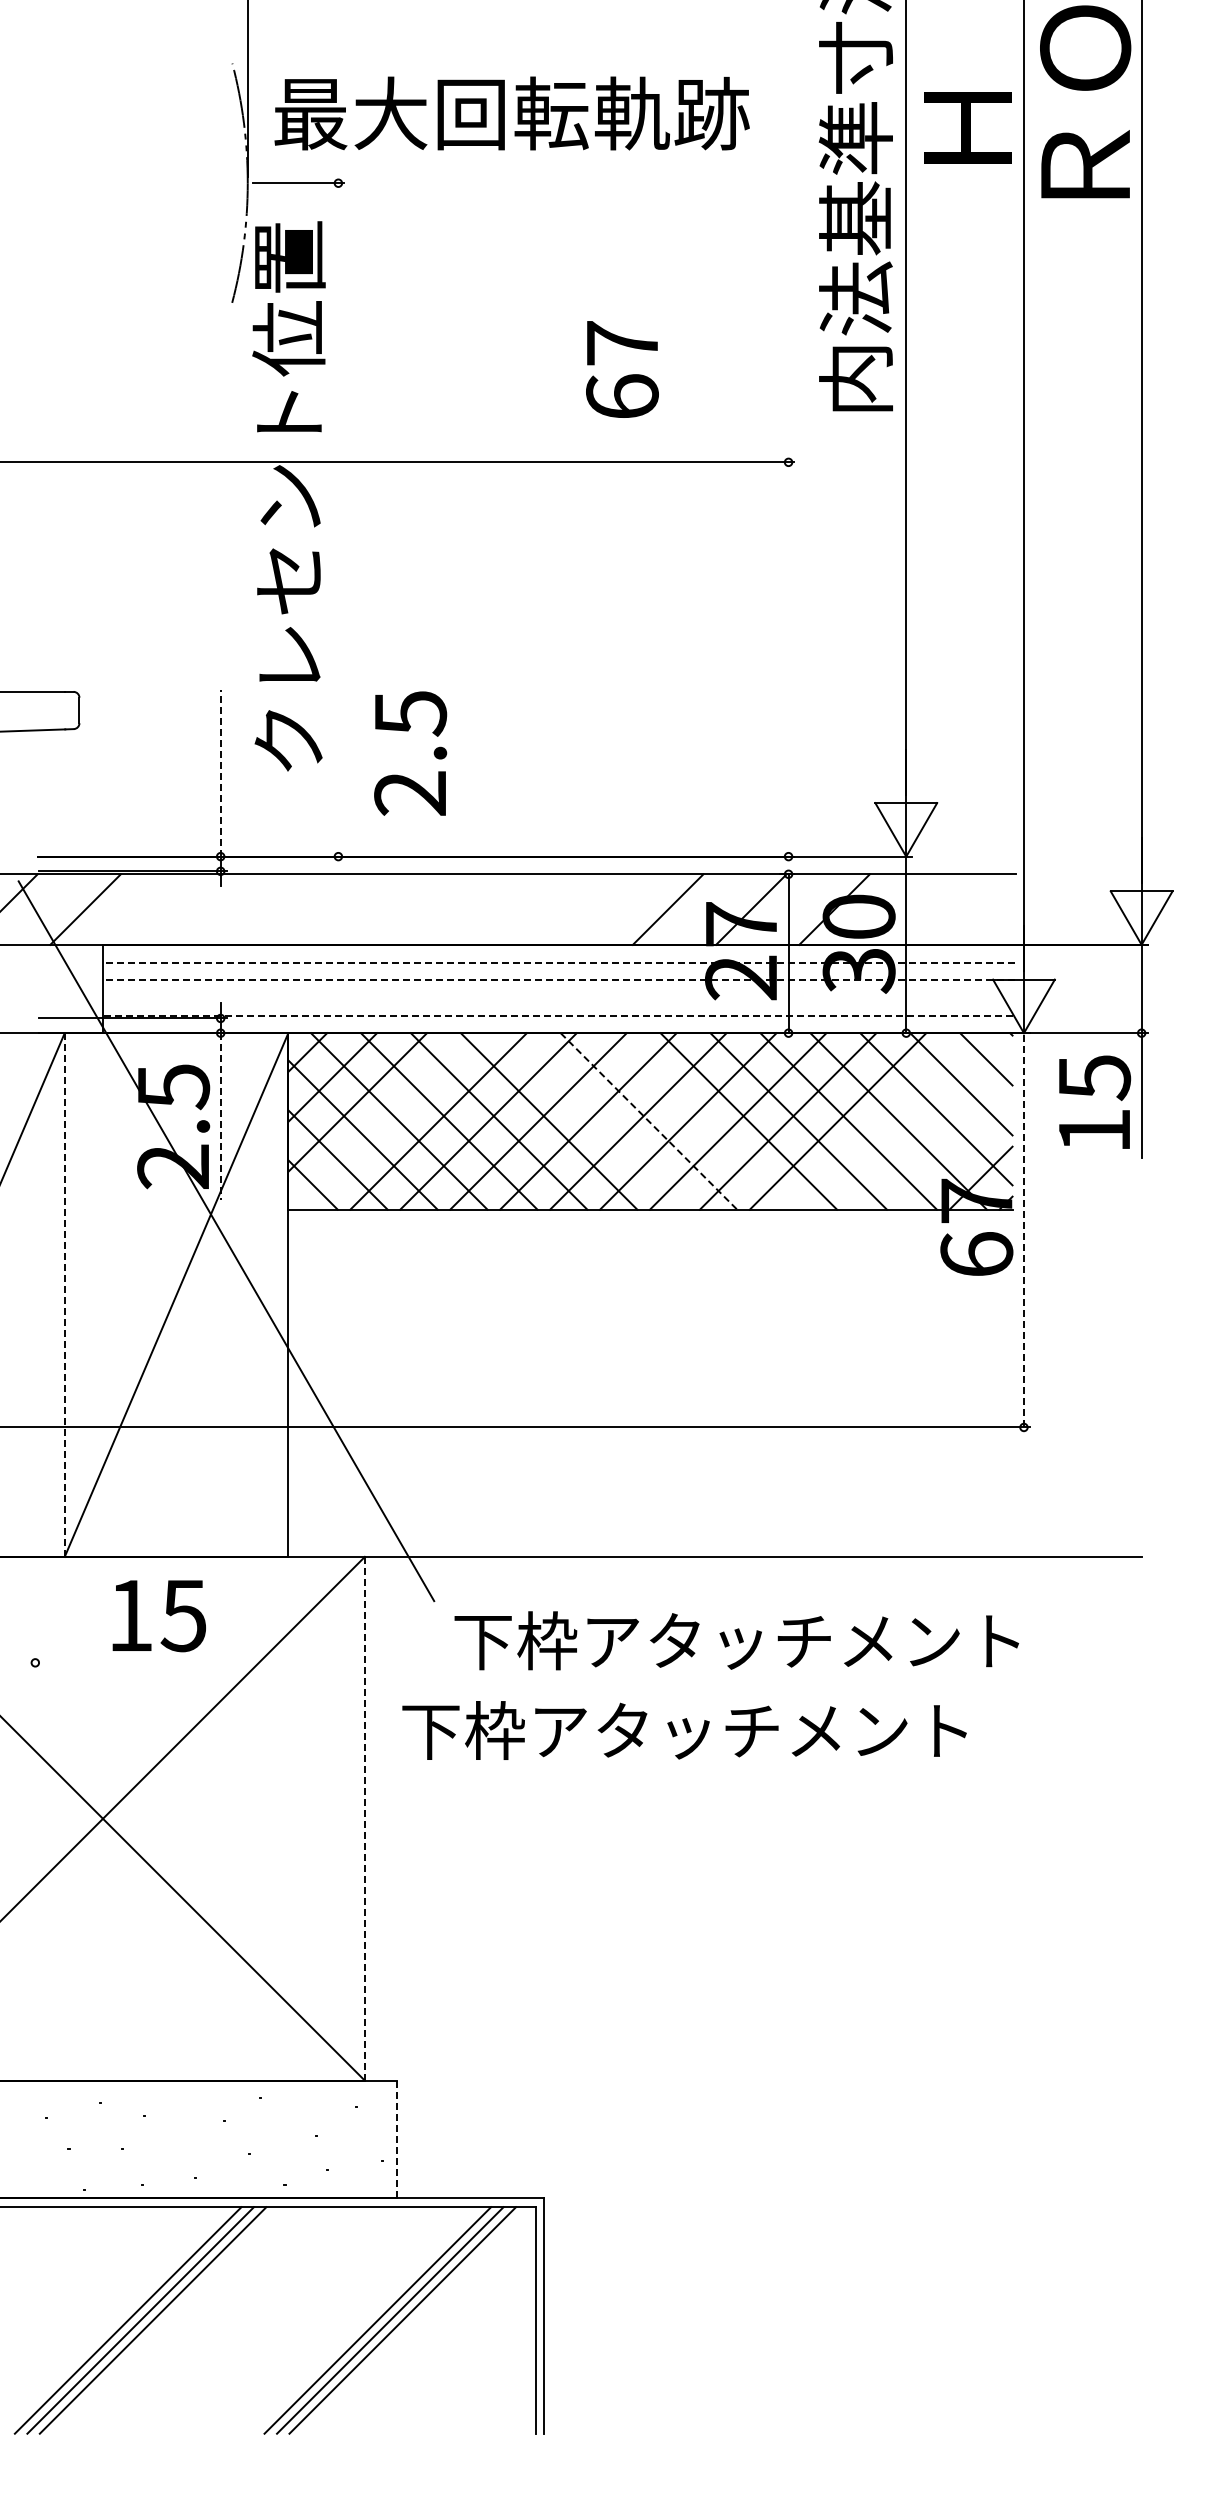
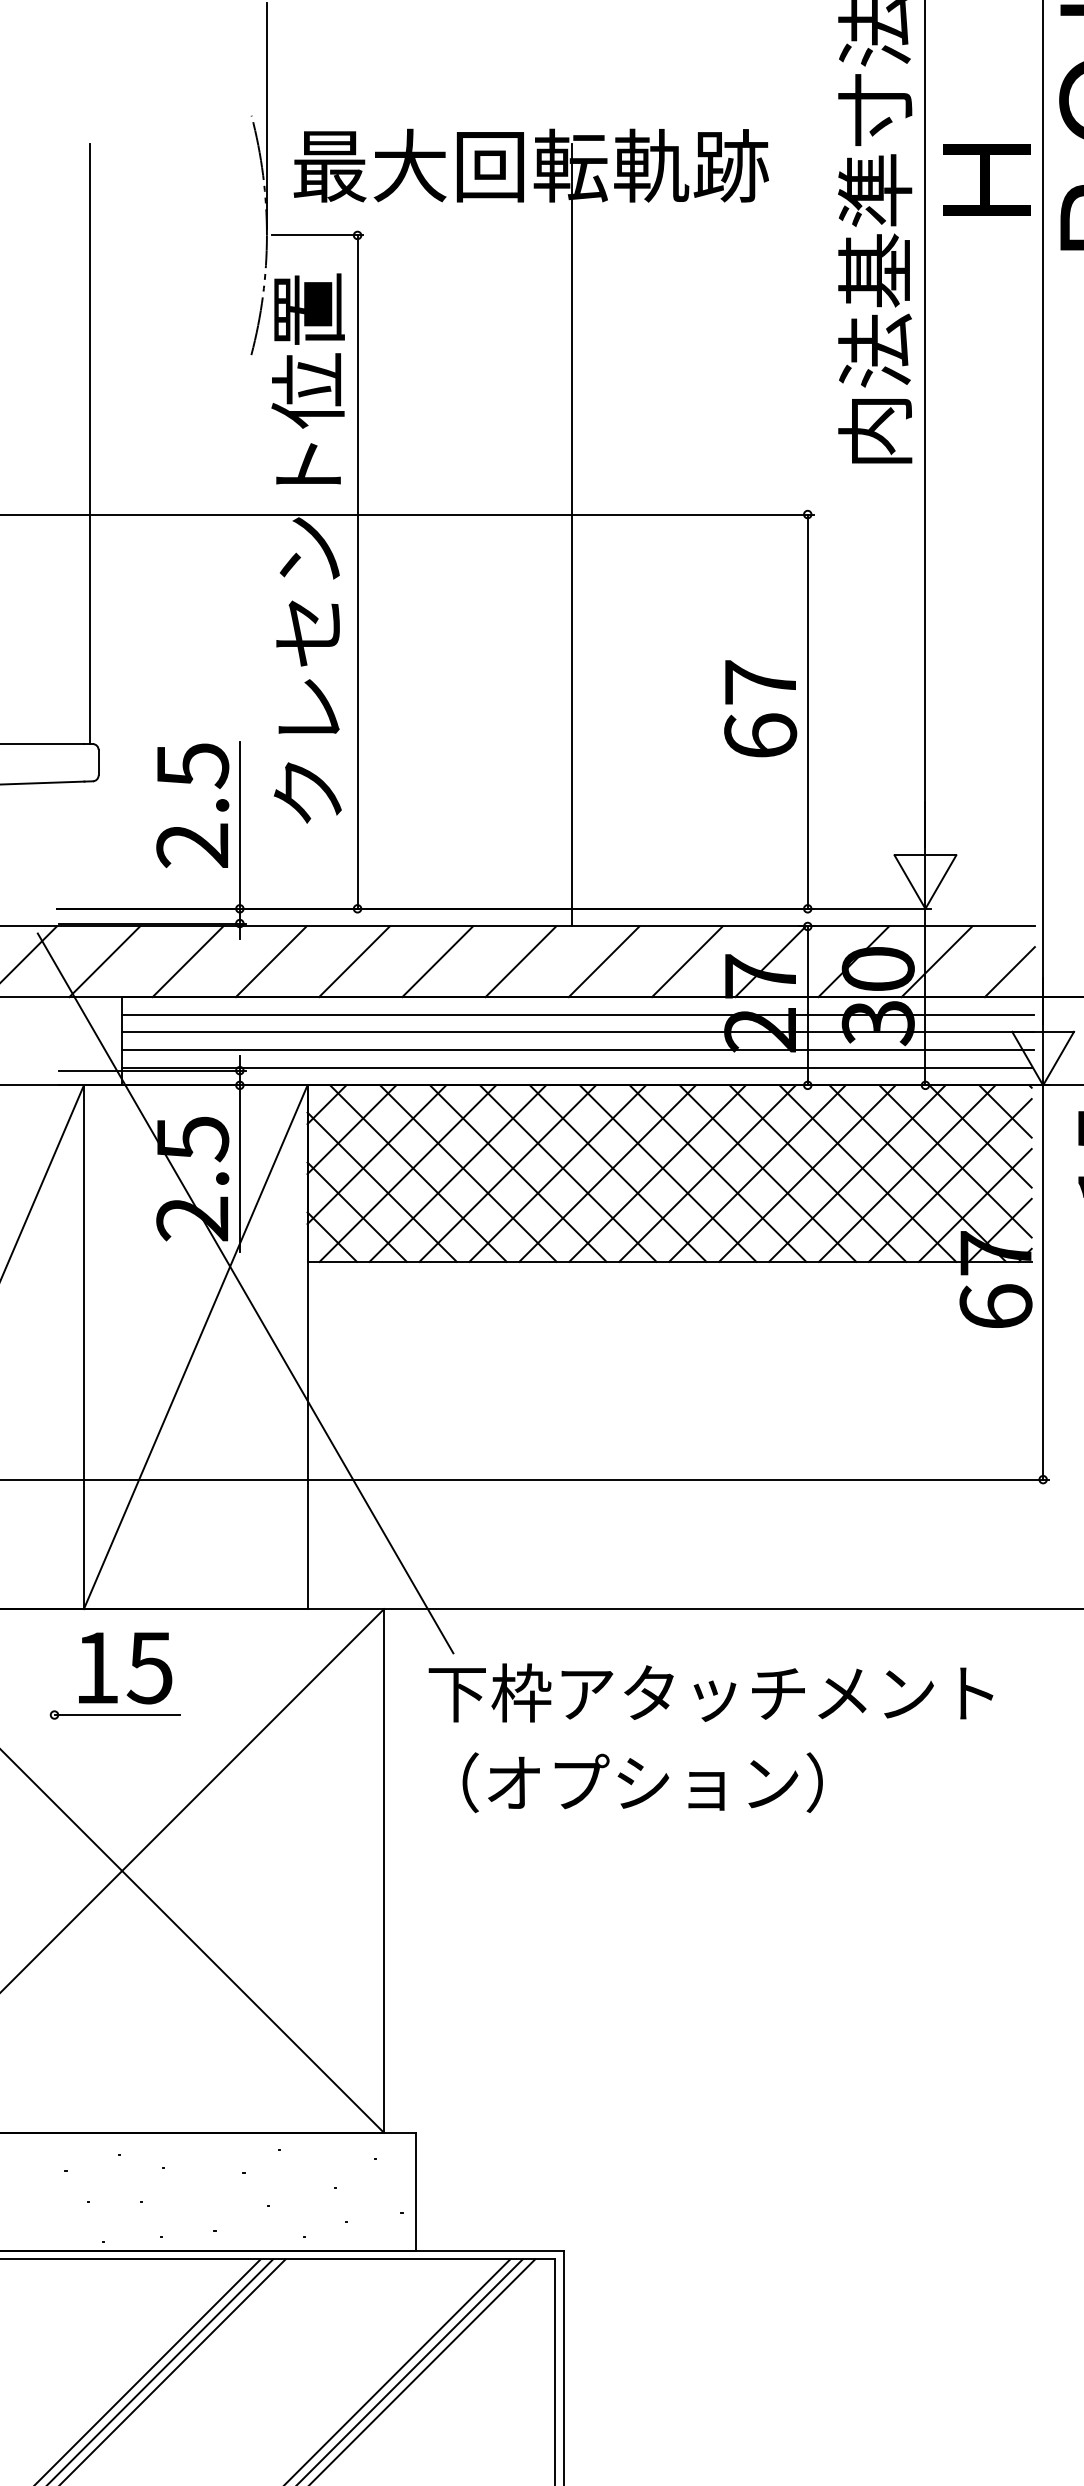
text: (622, 369) -> (760, 708), moved
line: (70, 391) -> (89, 443), added
line: (553, 482) -> (572, 534), added
line: (338, 519) -> (357, 571), added
line: (788, 659) -> (807, 711), added
text: (410, 753) -> (192, 805), moved
line: (220, 772) -> (239, 824), dashed -> solid
line: (168, 909) -> (187, 961), added
line: (251, 909) -> (270, 961), added
line: (334, 909) -> (353, 961), added
line: (418, 909) -> (437, 961), added
line: (501, 909) -> (520, 961), added
line: (584, 909) -> (603, 961), added
line: (917, 909) -> (936, 961), added
line: (990, 919) -> (1009, 971), added
line: (558, 962) -> (577, 1014), dashed -> solid
line: (558, 980) -> (577, 1032), dashed -> solid
line: (559, 997) -> (578, 1049), added
line: (557, 1015) -> (576, 1067), dashed -> solid
line: (220, 1117) -> (239, 1169), dashed -> solid
line: (388, 1121) -> (407, 1173), added
line: (598, 1121) -> (617, 1173), added
line: (648, 1121) -> (667, 1173), dashed -> solid
line: (698, 1121) -> (717, 1173), added
line: (887, 1121) -> (906, 1173), added
line: (930, 1127) -> (949, 1179), added
line: (955, 1152) -> (974, 1204), added
line: (1023, 1229) -> (1042, 1281), dashed -> solid
line: (64, 1295) -> (83, 1347), dashed -> solid
text: (158, 1616) -> (124, 1668), moved
text: (736, 1640) -> (710, 1692), moved
line: (97, 1662) -> (116, 1714), added
text: (684, 1730) -> (703, 1782), 下枠アタッチメント -> （オプション）
line: (364, 1818) -> (383, 1870), dashed -> solid
line: (397, 2139) -> (416, 2191), dashed -> solid

